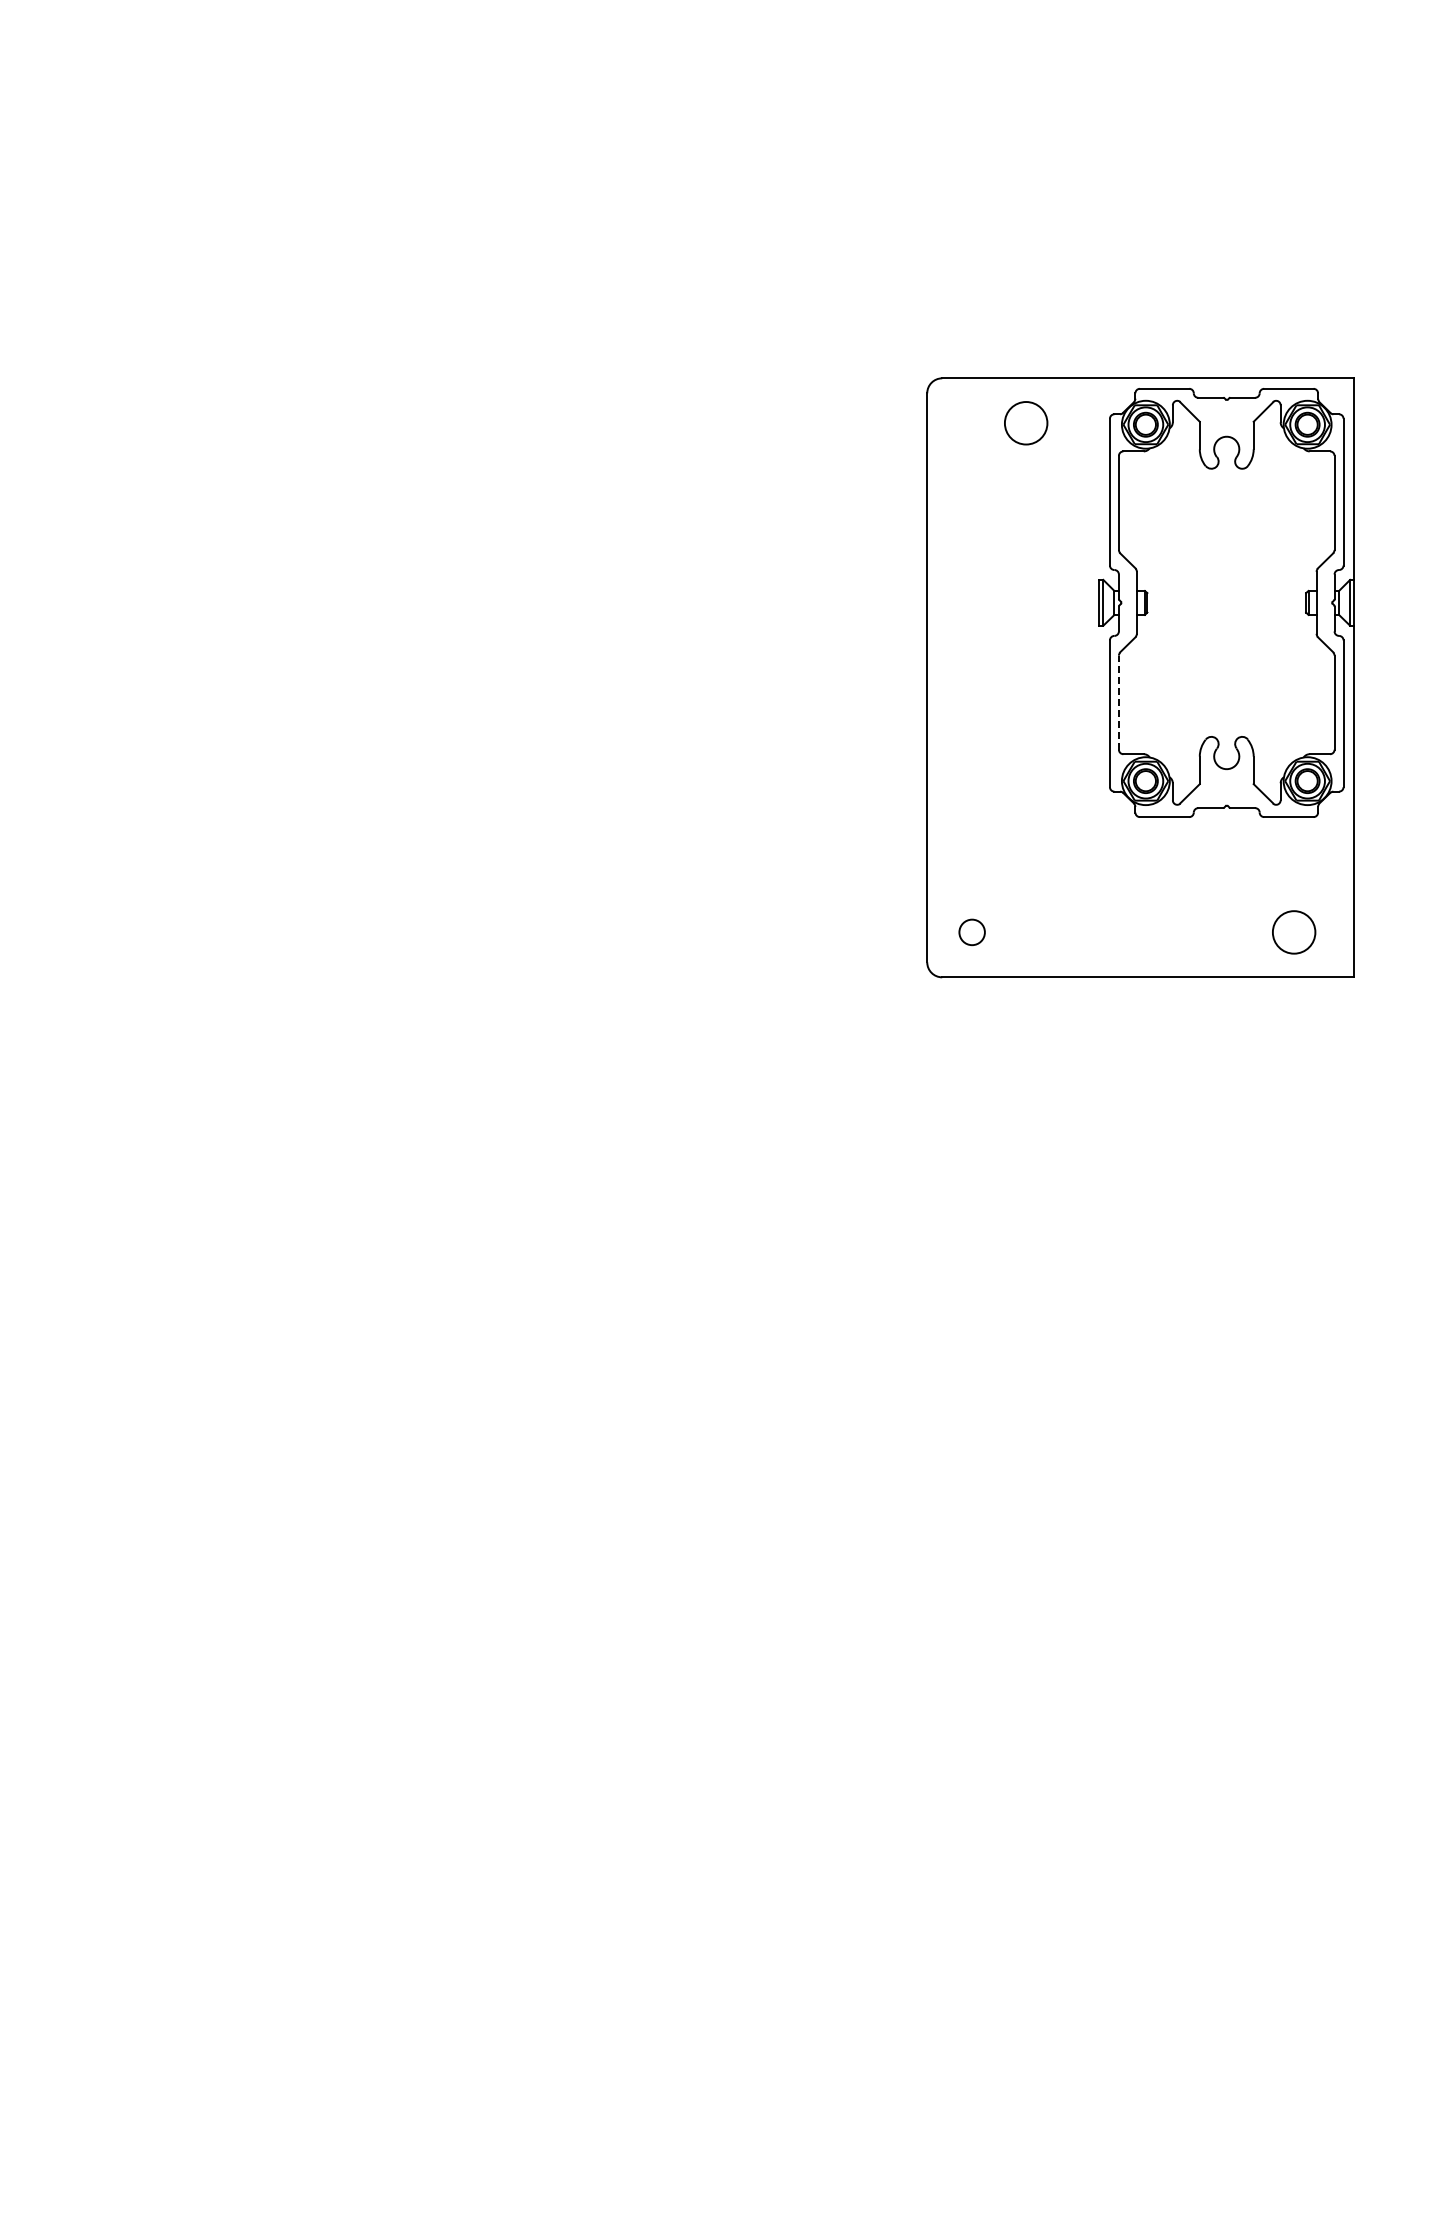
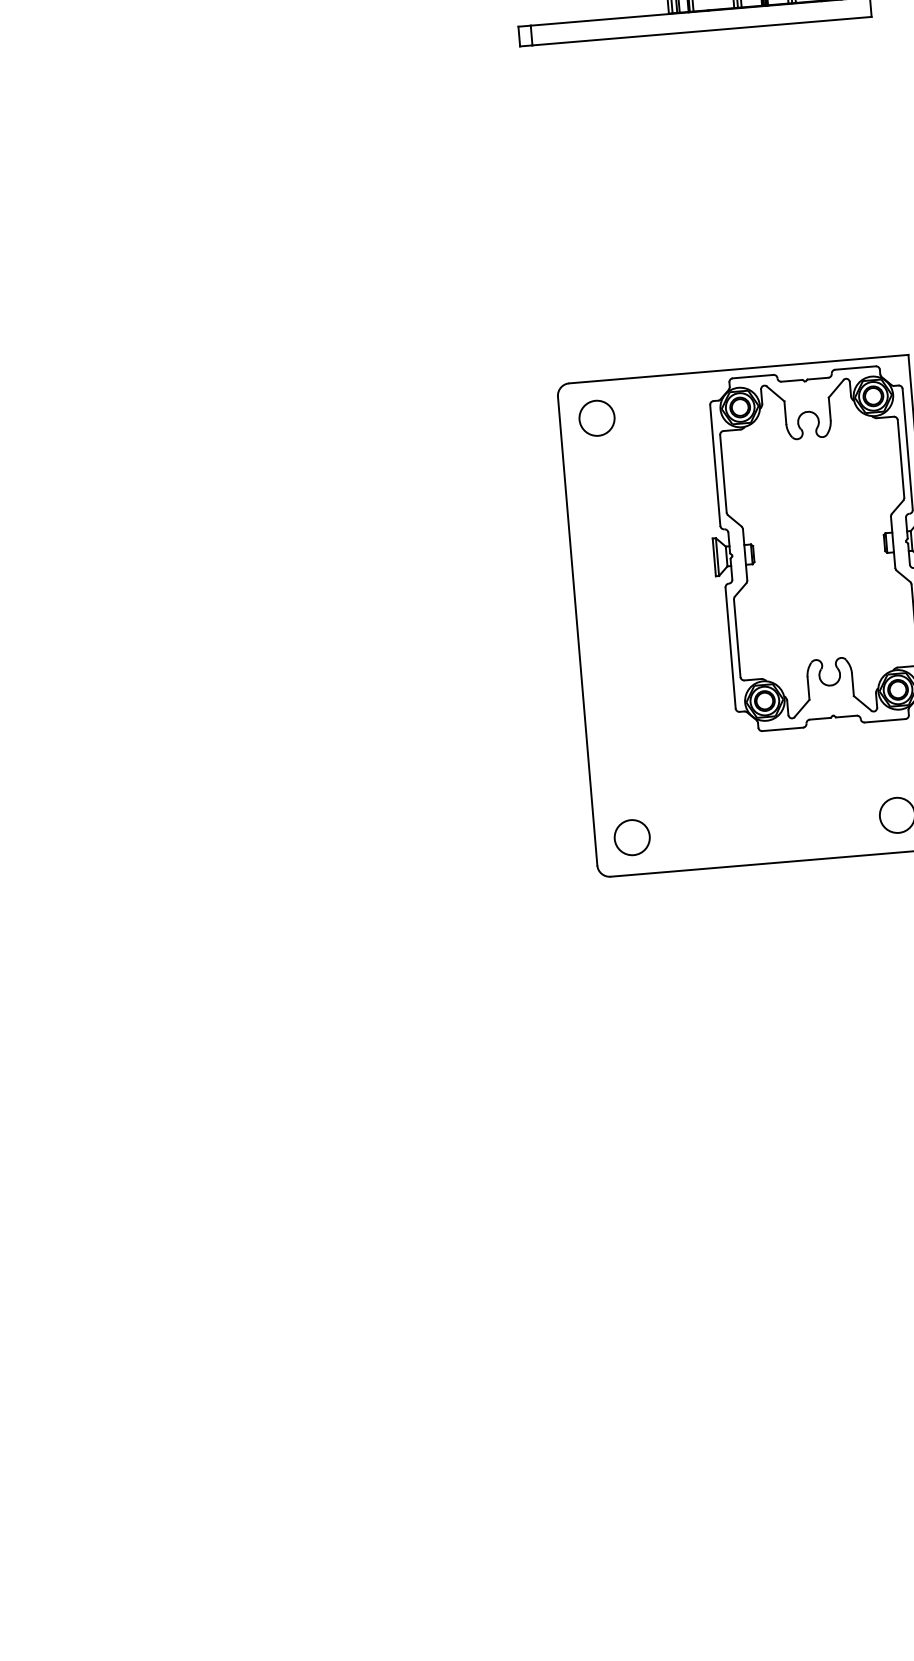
circle: (1026, 423) -> (597, 418), moved
line: (1118, 702) -> (736, 638), dashed -> solid
circle: (971, 932) -> (631, 837), size x1.67

